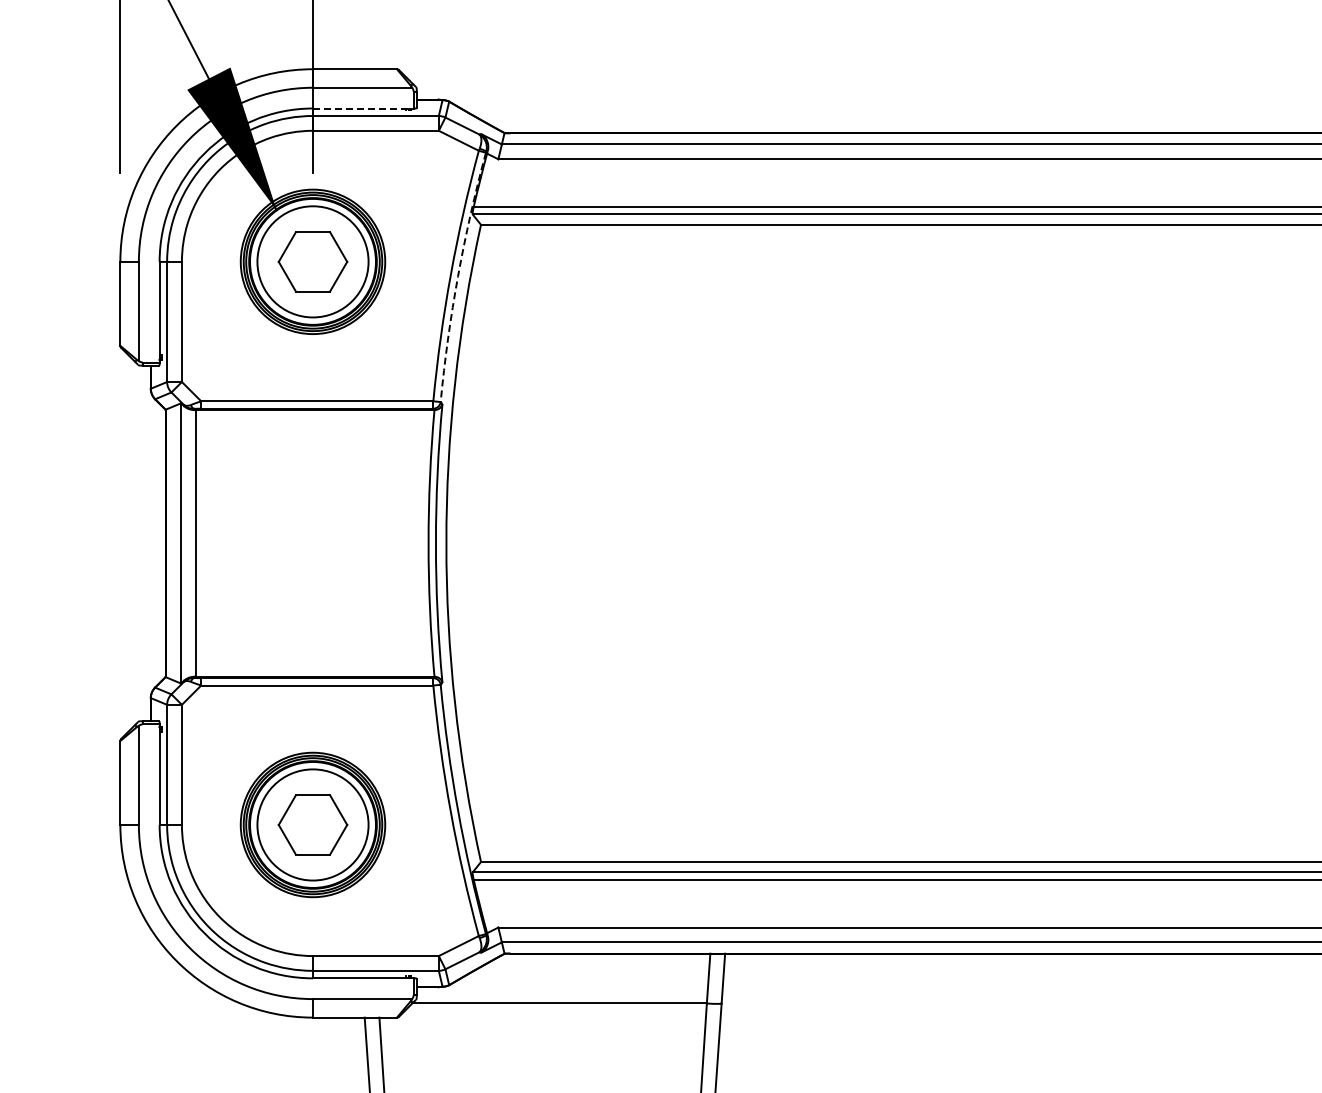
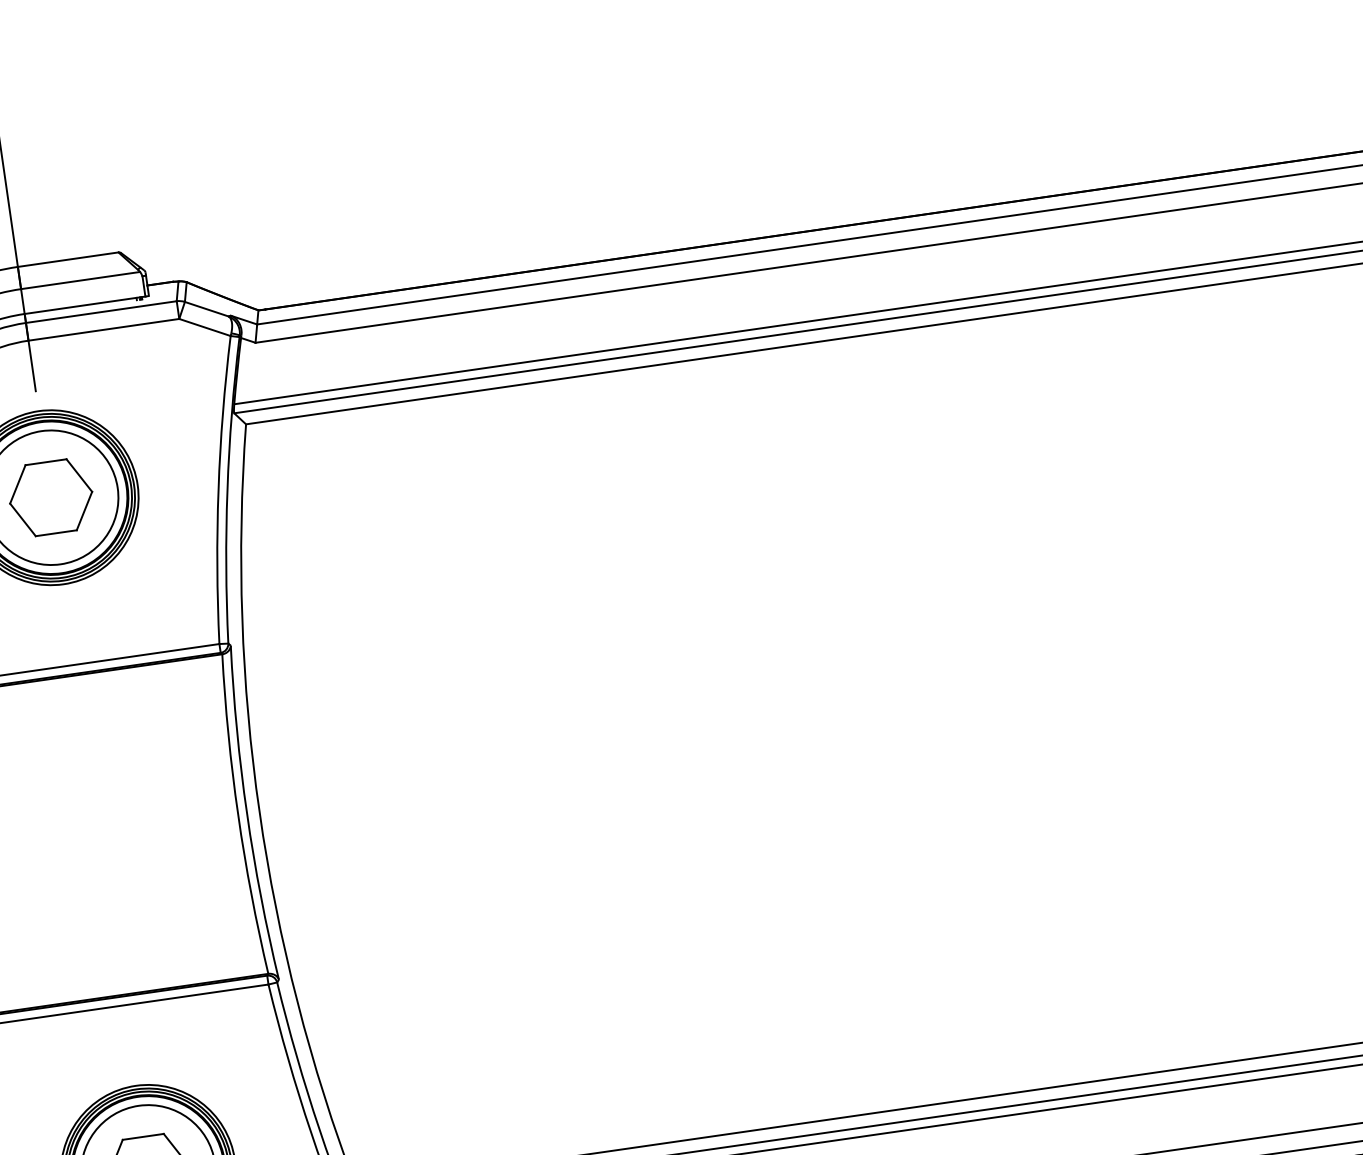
line: (363, 108) -> (85, 305), dashed -> solid
arc: (458, 276) -> (228, 490), dashed -> solid

